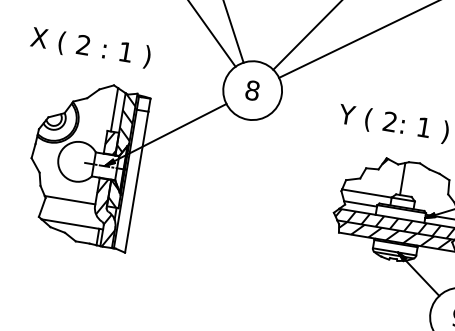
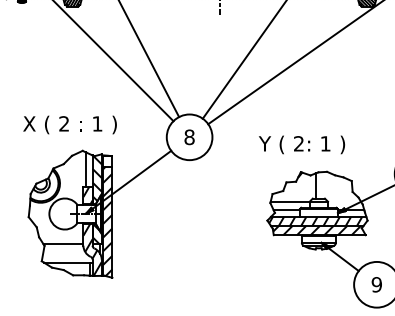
text: (90, 47) -> (69, 124), moved
hatch: (130, 180) -> (107, 221), added

